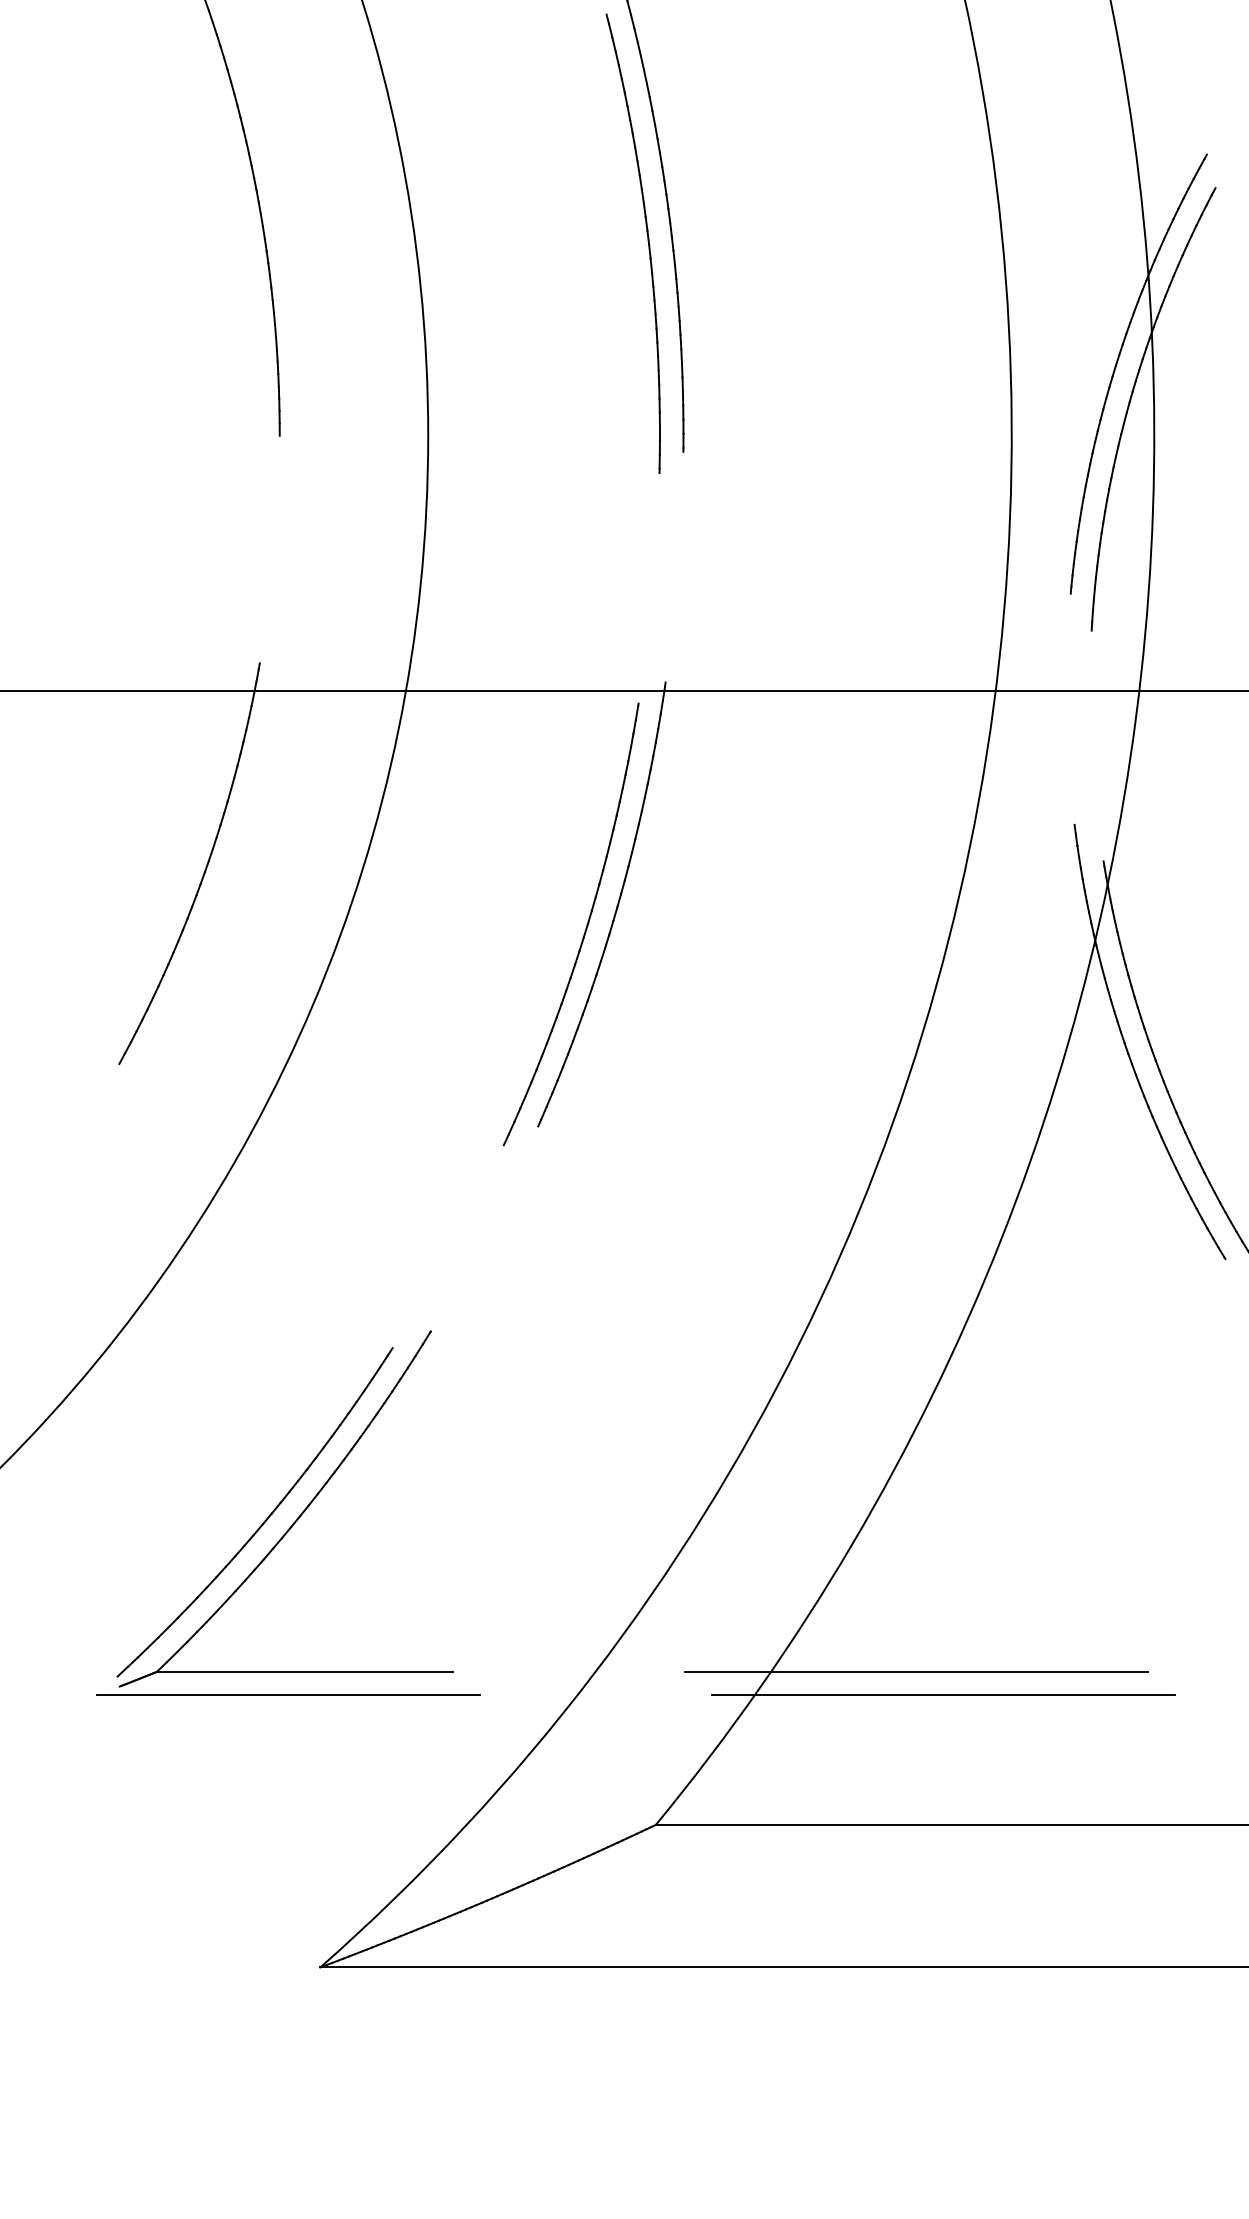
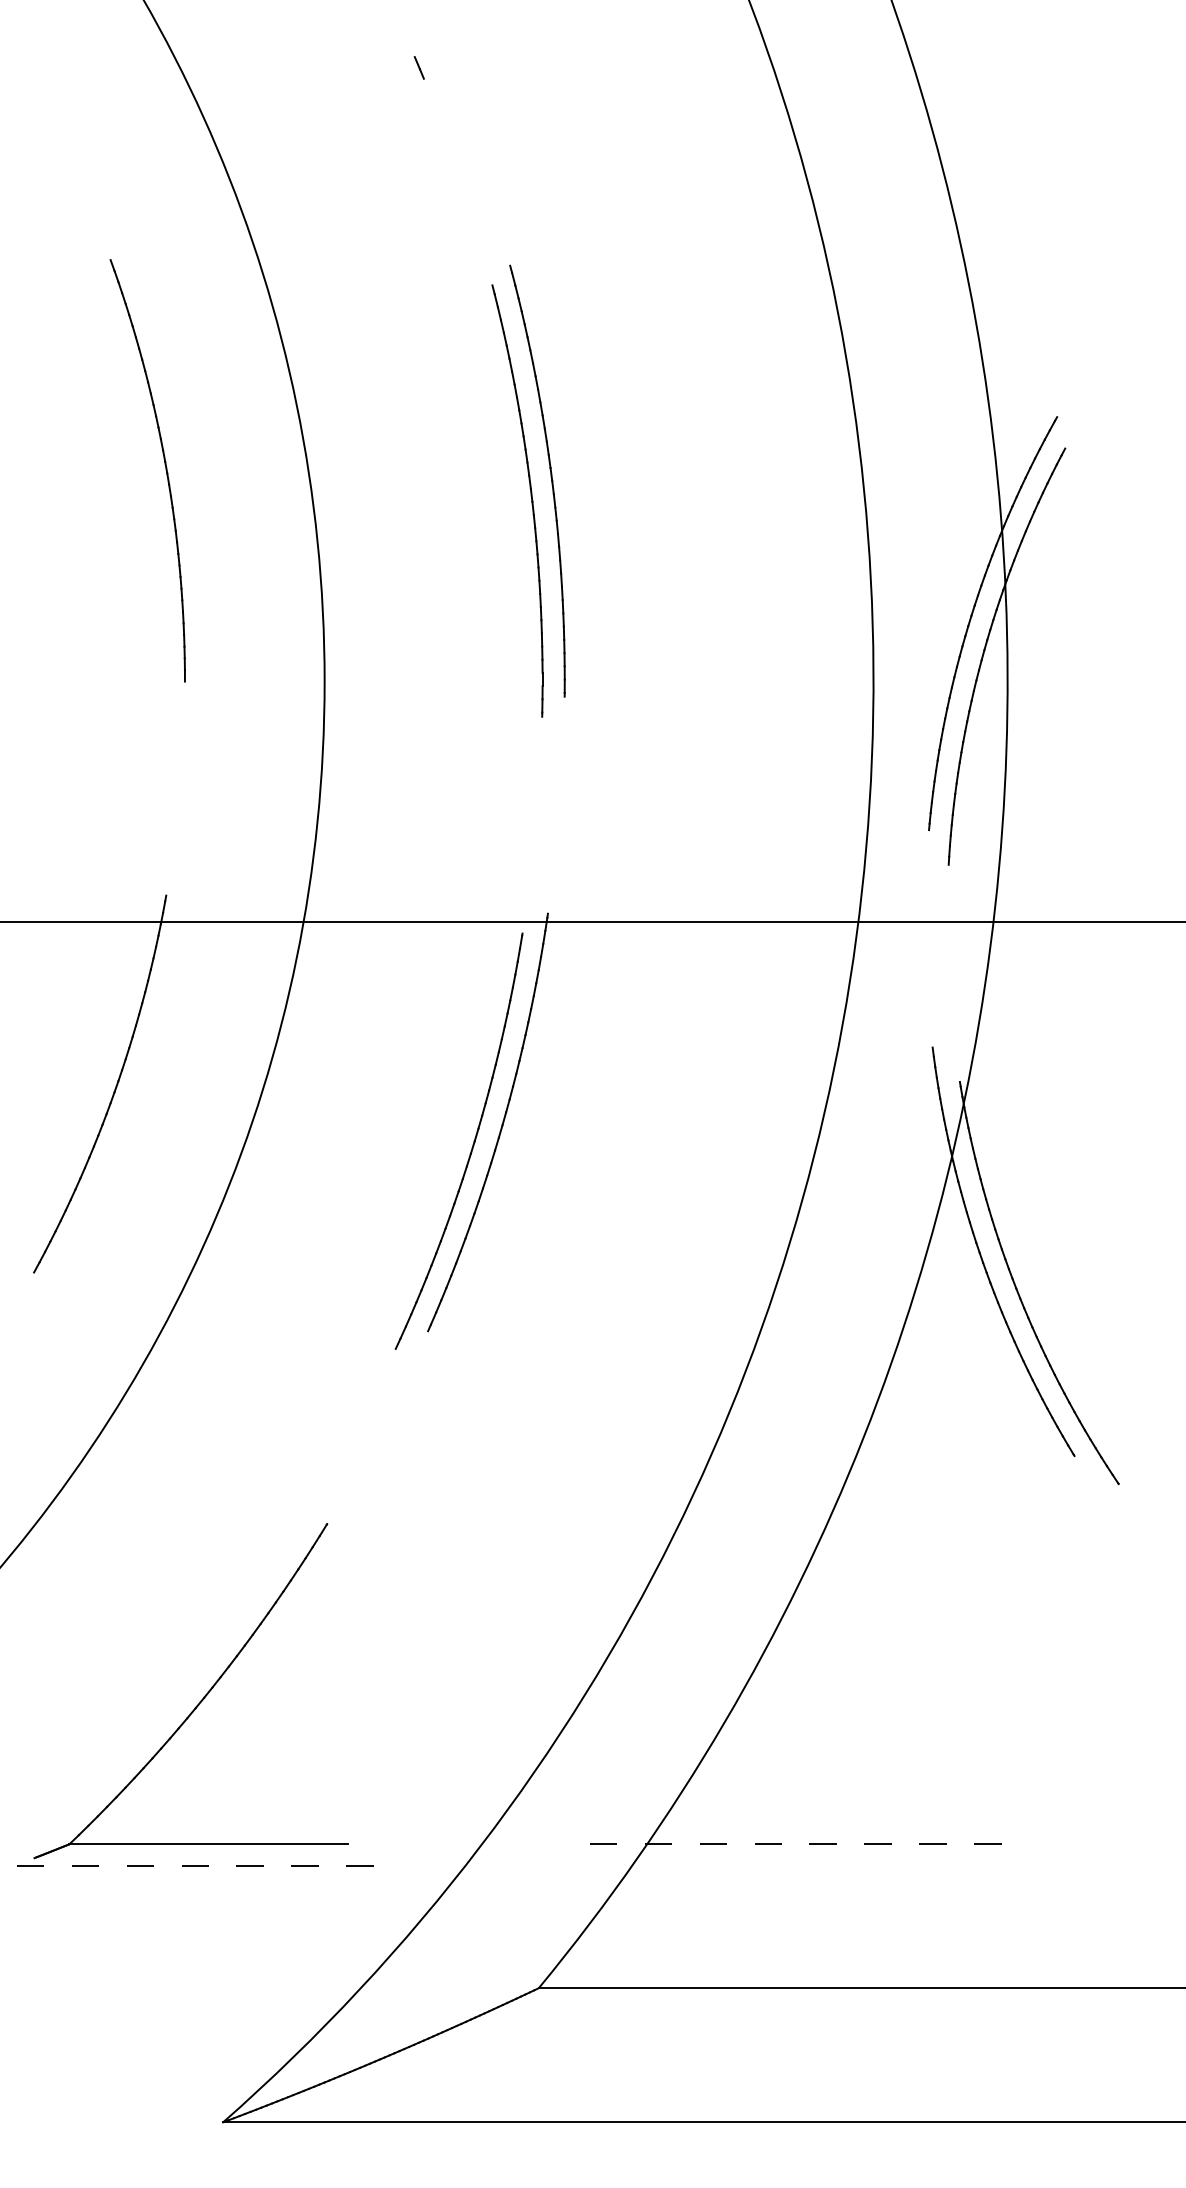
part: (266, 1517) -> (172, 1699), removed
line: (916, 1672) -> (783, 1844), solid -> dashed
line: (287, 1695) -> (192, 1866), solid -> dashed
line: (943, 1695) -> (809, 1866), removed

